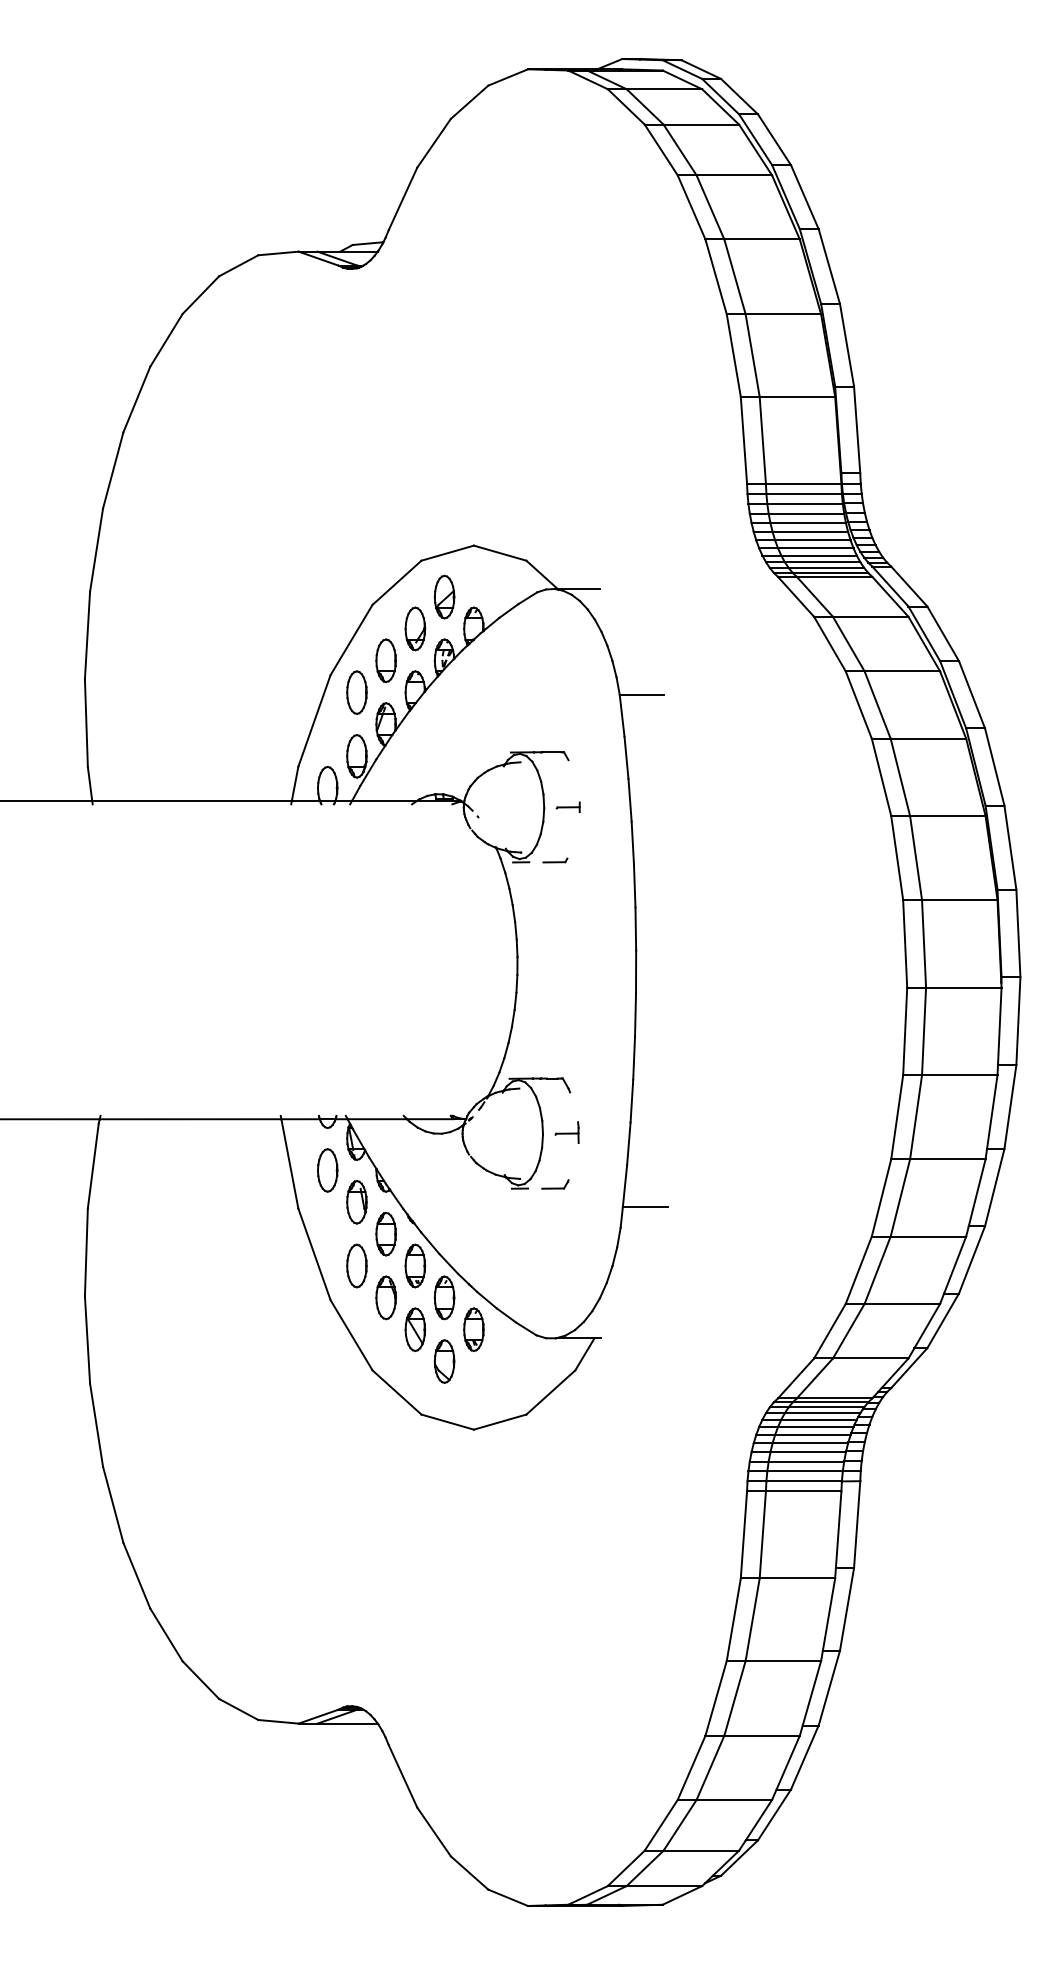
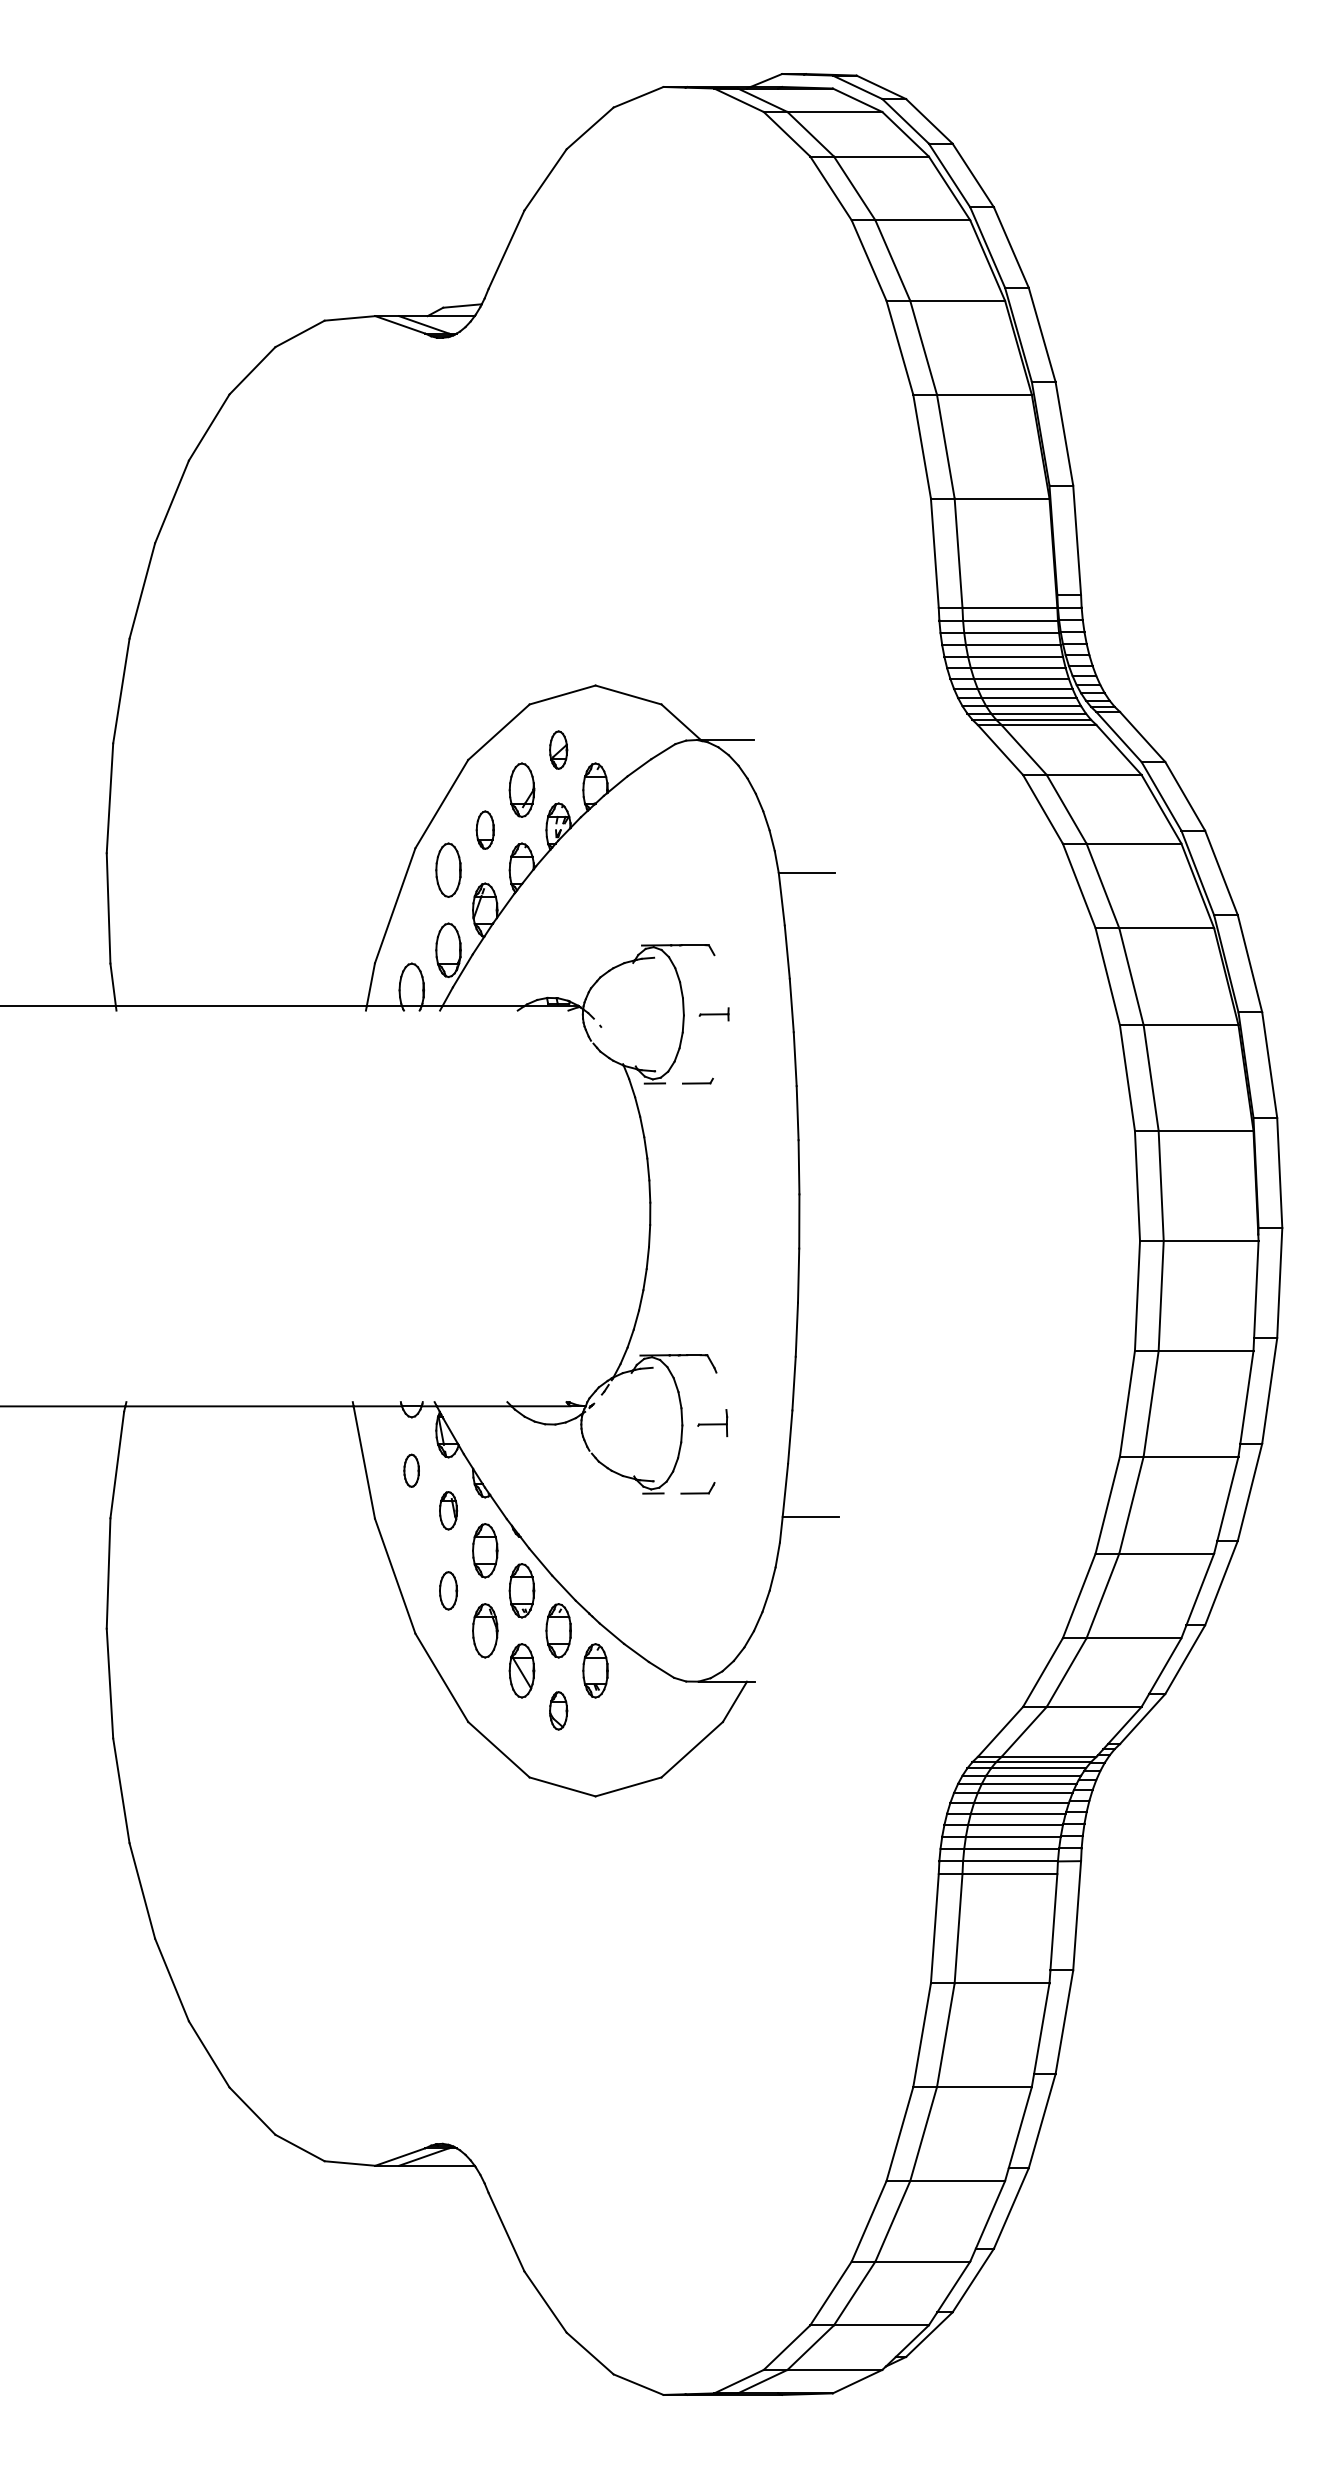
part: (444, 596) -> (558, 749), size x0.7
part: (386, 660) -> (485, 829), size x0.7
part: (327, 1170) -> (411, 1470), size x0.6
part: (356, 1202) -> (448, 1510), size x0.7
part: (356, 1265) -> (448, 1590), size x0.7
part: (444, 1361) -> (558, 1710), size x0.7

